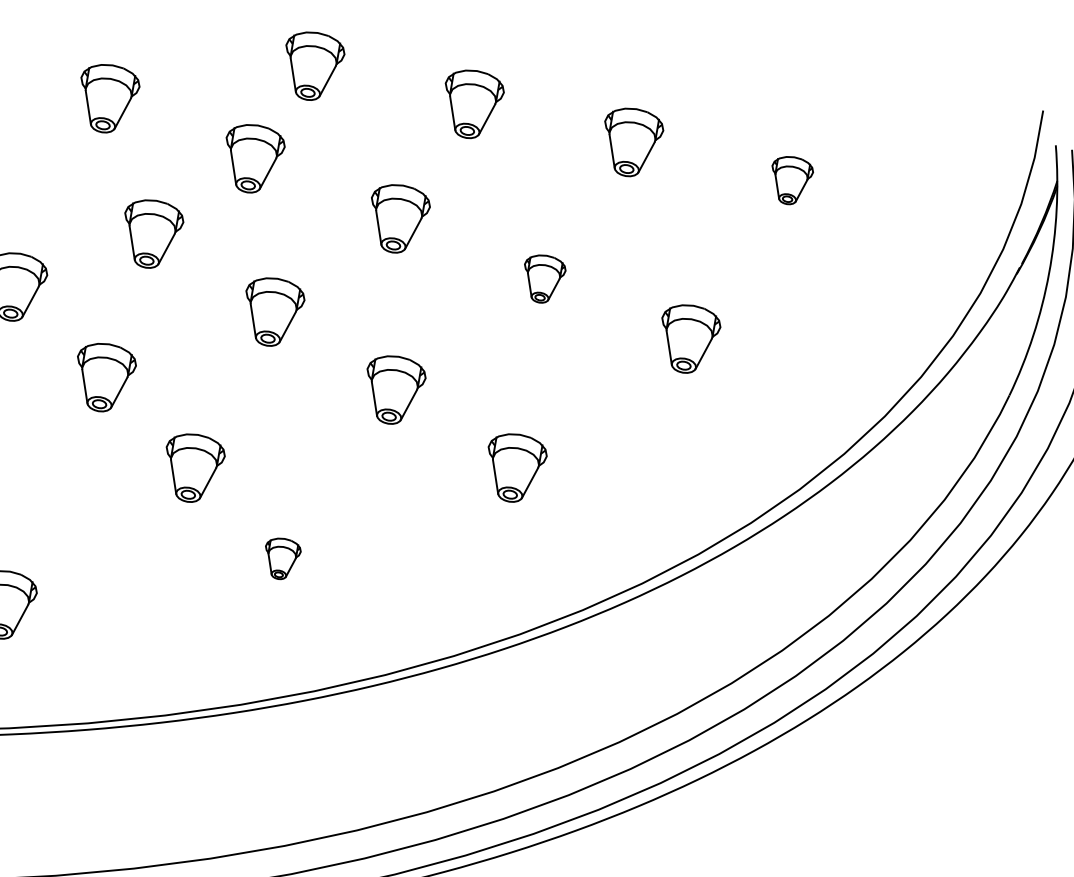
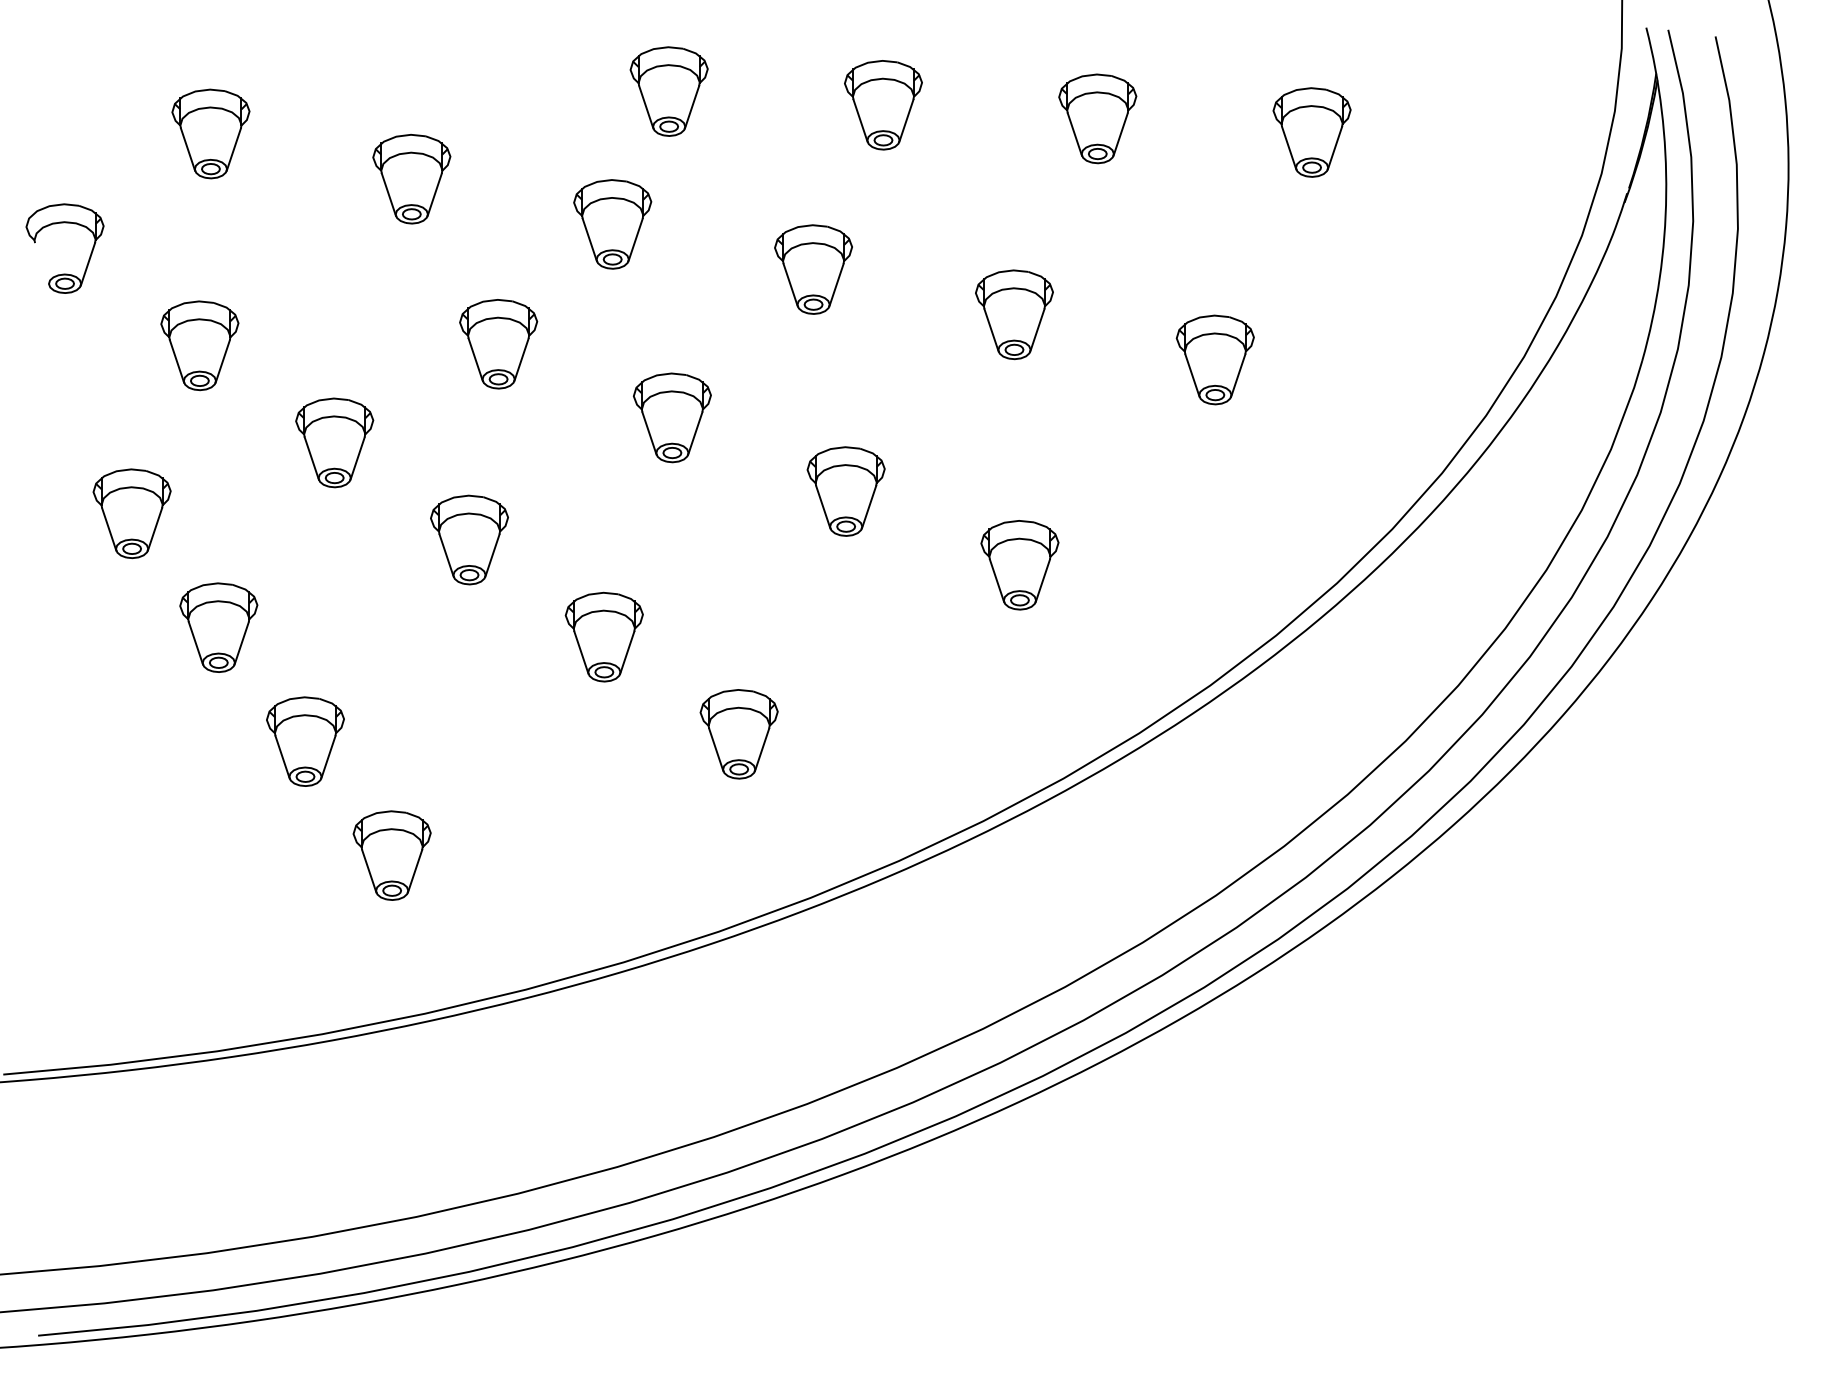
part: (790, 180) -> (1311, 132), size x1.43
part: (543, 278) -> (1014, 314), size x1.43
part: (281, 559) -> (738, 734), size x1.67

